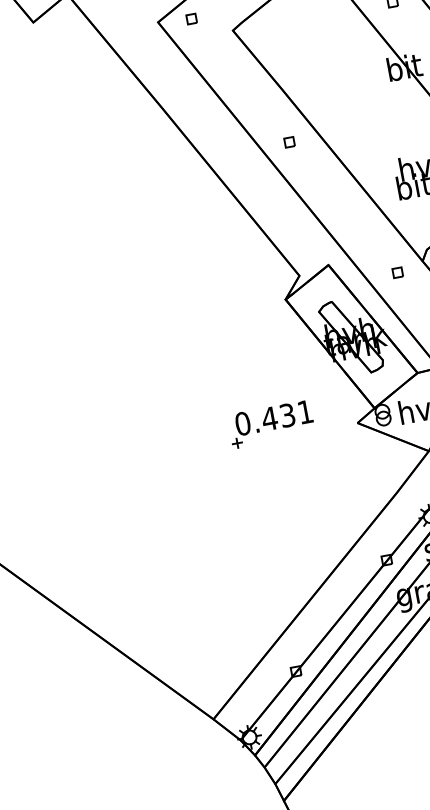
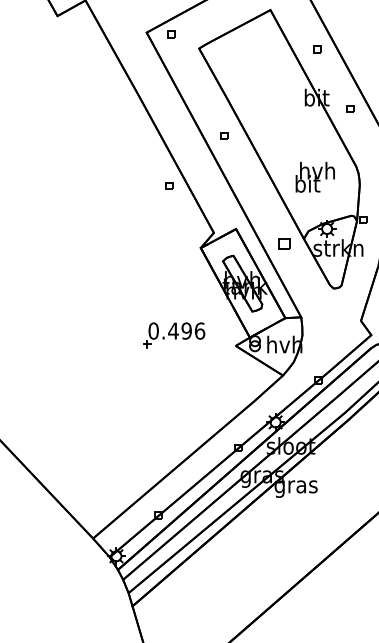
part: (227, 223) -> (169, 185), added
part: (397, 272) -> (284, 243), size x1.6
text: (296, 412) -> (193, 330), 0.431 -> 0.496

